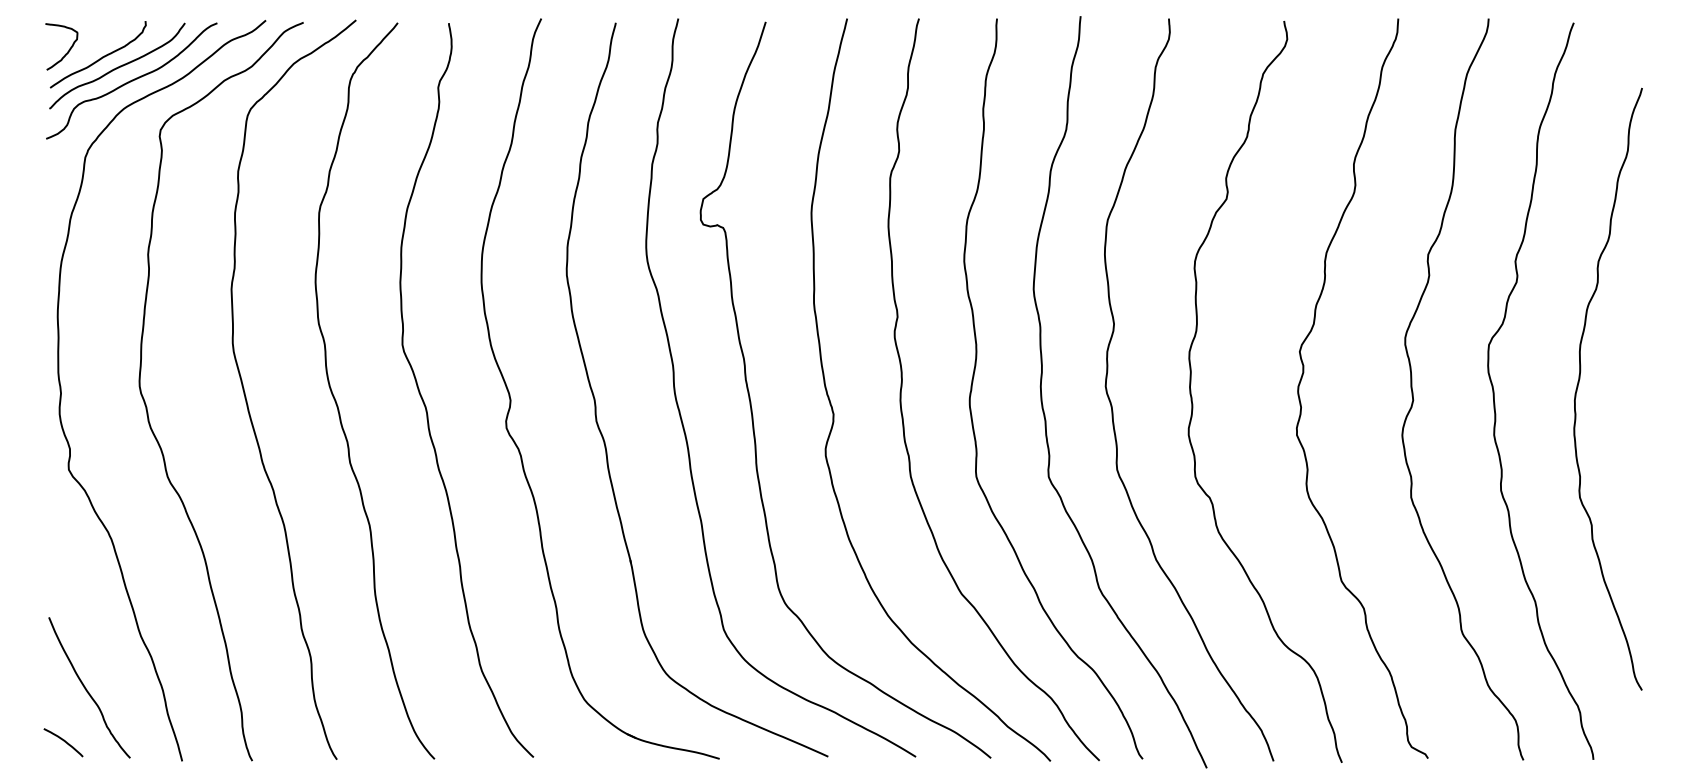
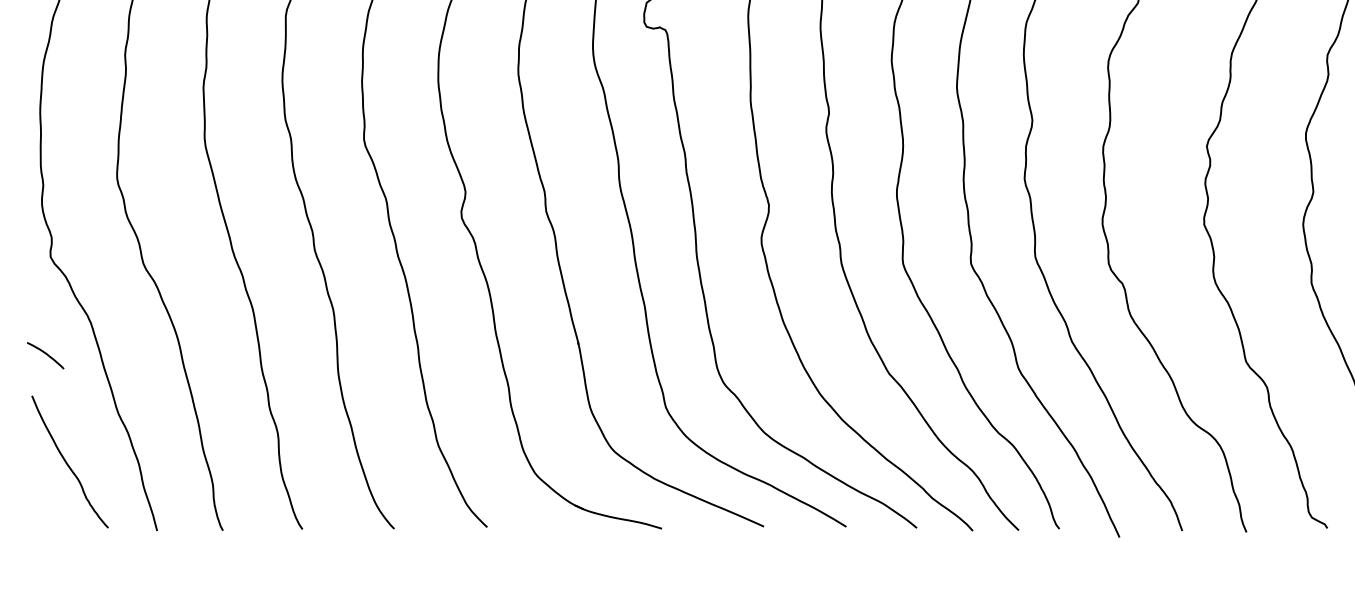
curve: (63, 741) -> (45, 354), moved

